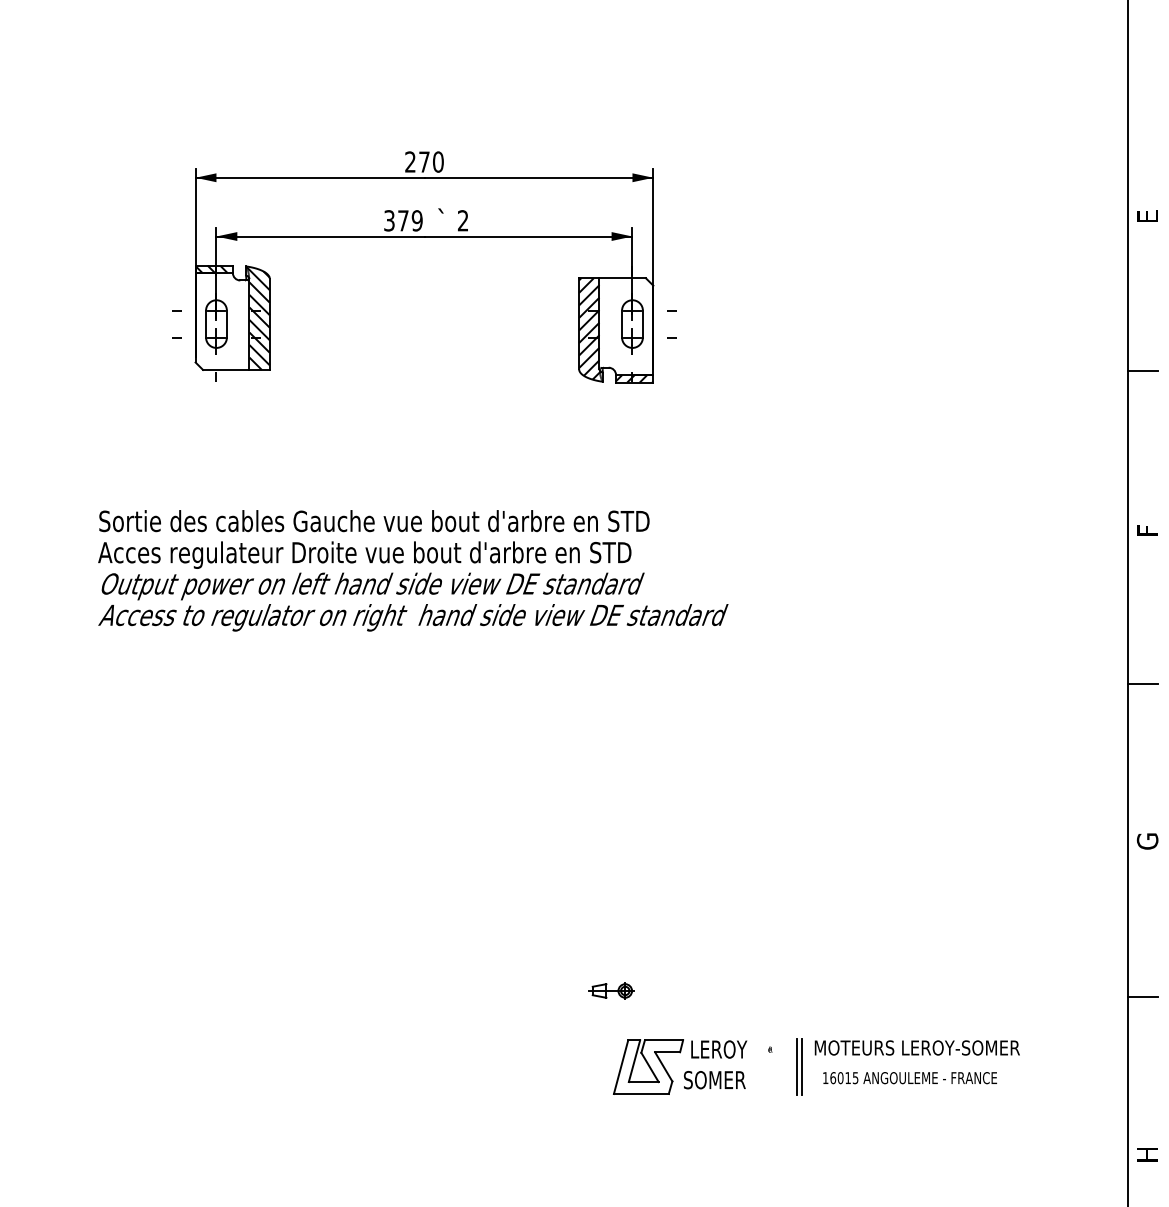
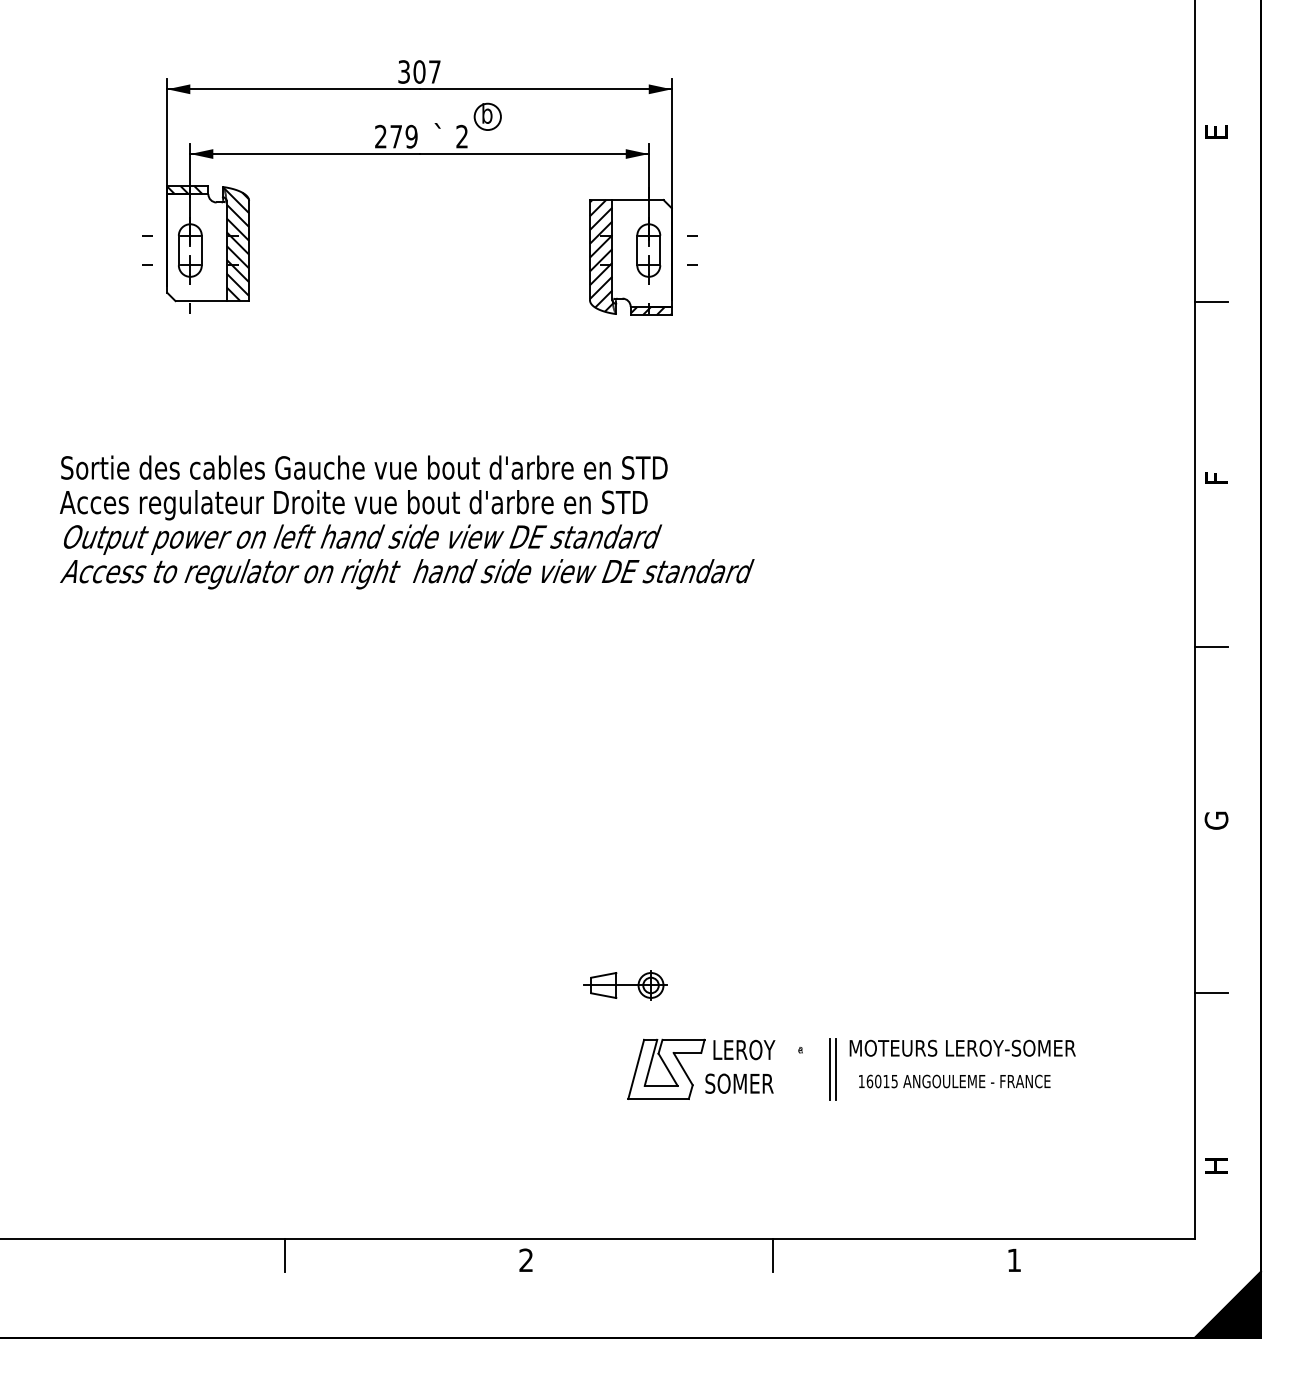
text: (424, 161) -> (419, 71), 270 -> 307
part: (486, 202) -> (487, 116), added
text: (389, 220) -> (380, 136), 379 -> 279
part: (611, 990) -> (625, 985), size x1.67

